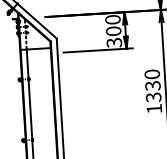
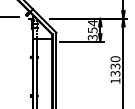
text: (112, 25) -> (92, 26), 300 -> 354

